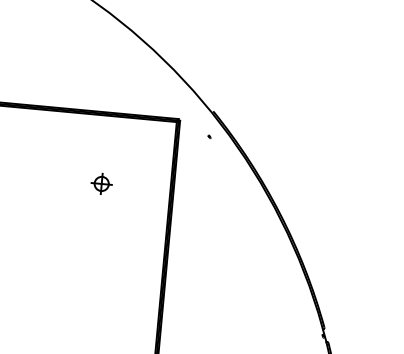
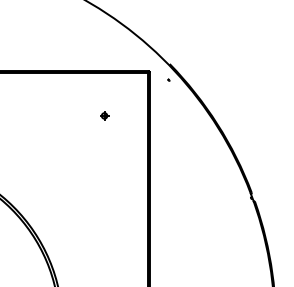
part: (102, 183) -> (104, 115), size x0.62

